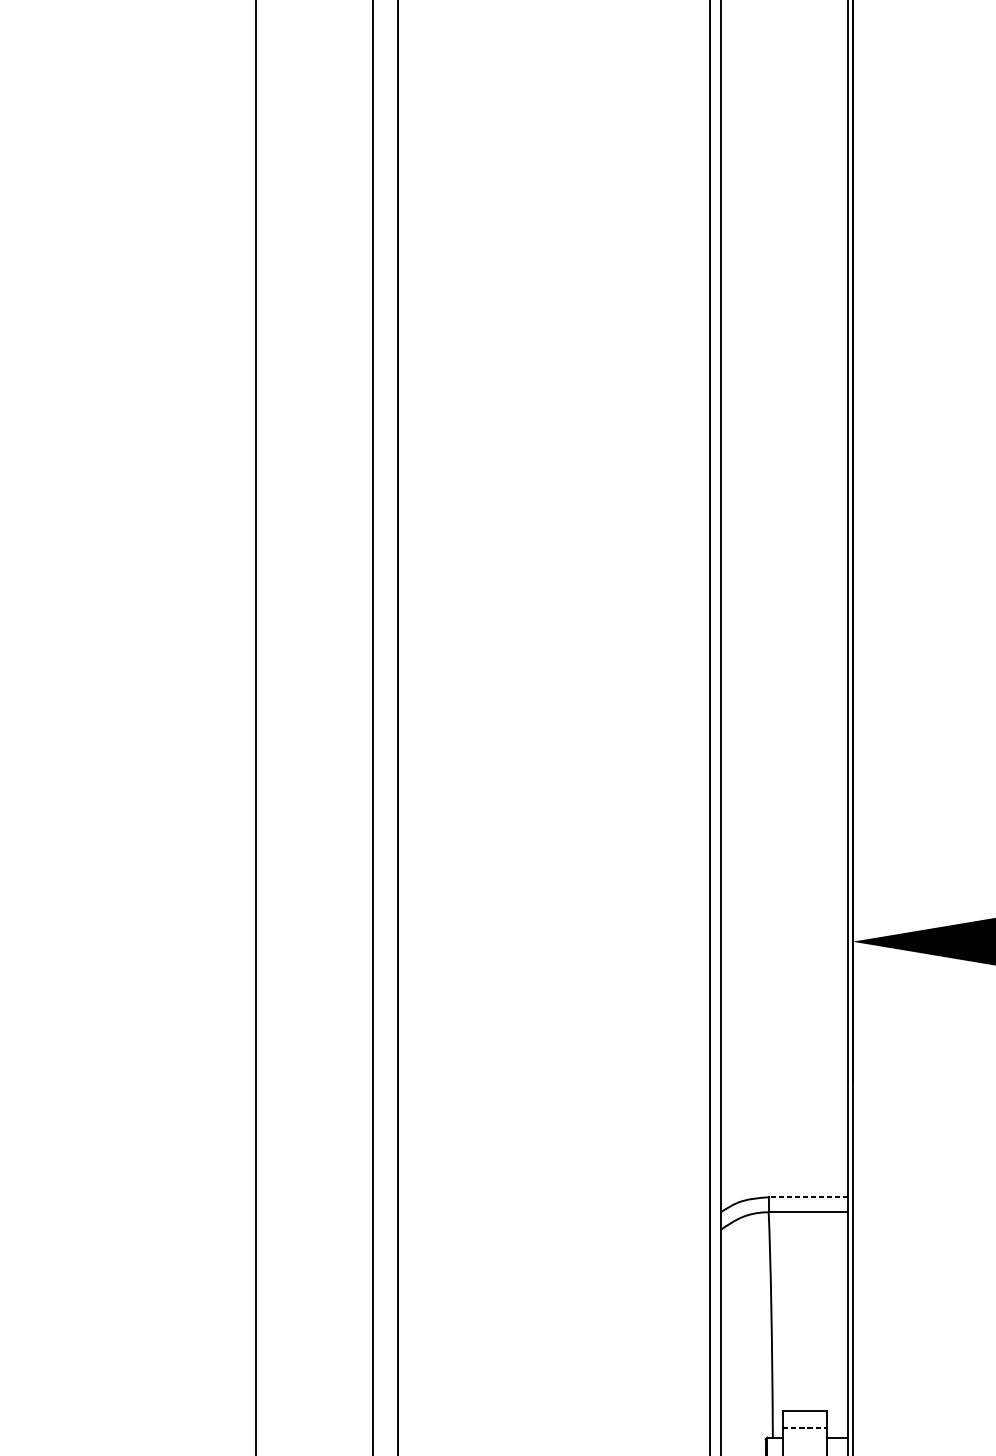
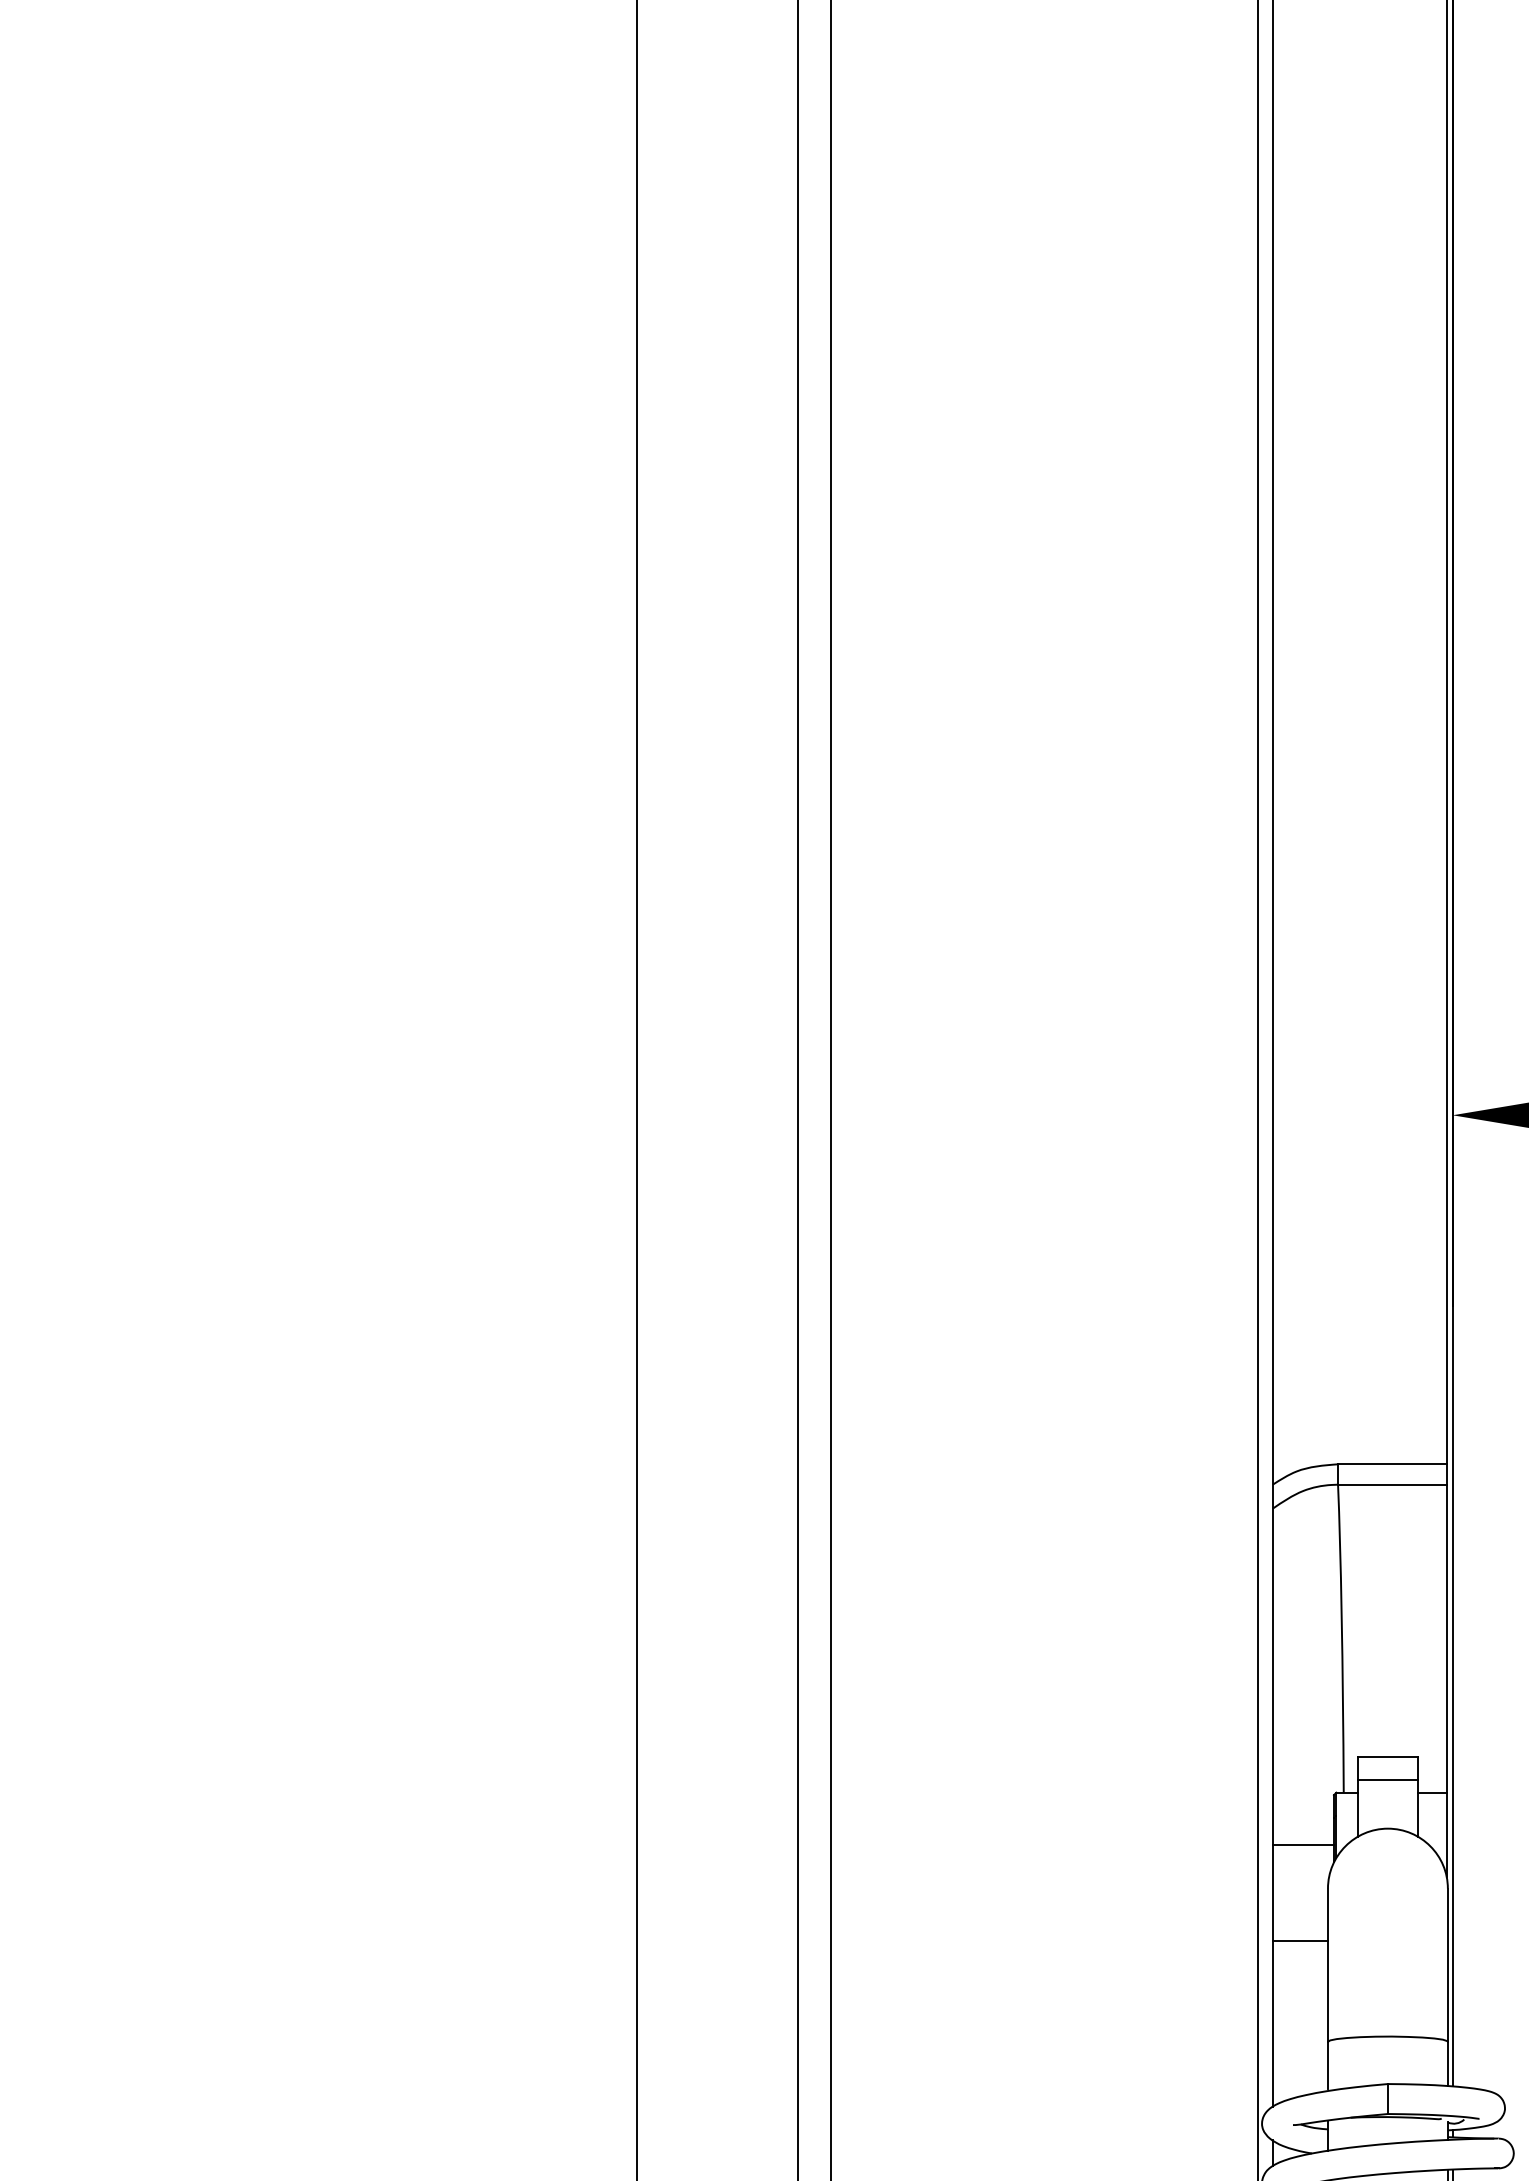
line: (807, 1197) -> (1391, 1464), dashed -> solid
line: (804, 1428) -> (1387, 1779), dashed -> solid

